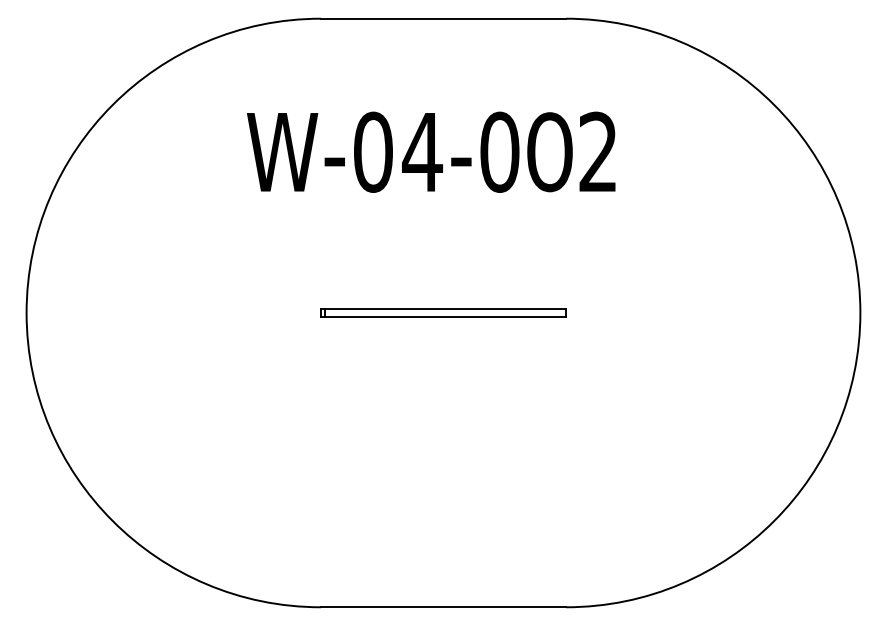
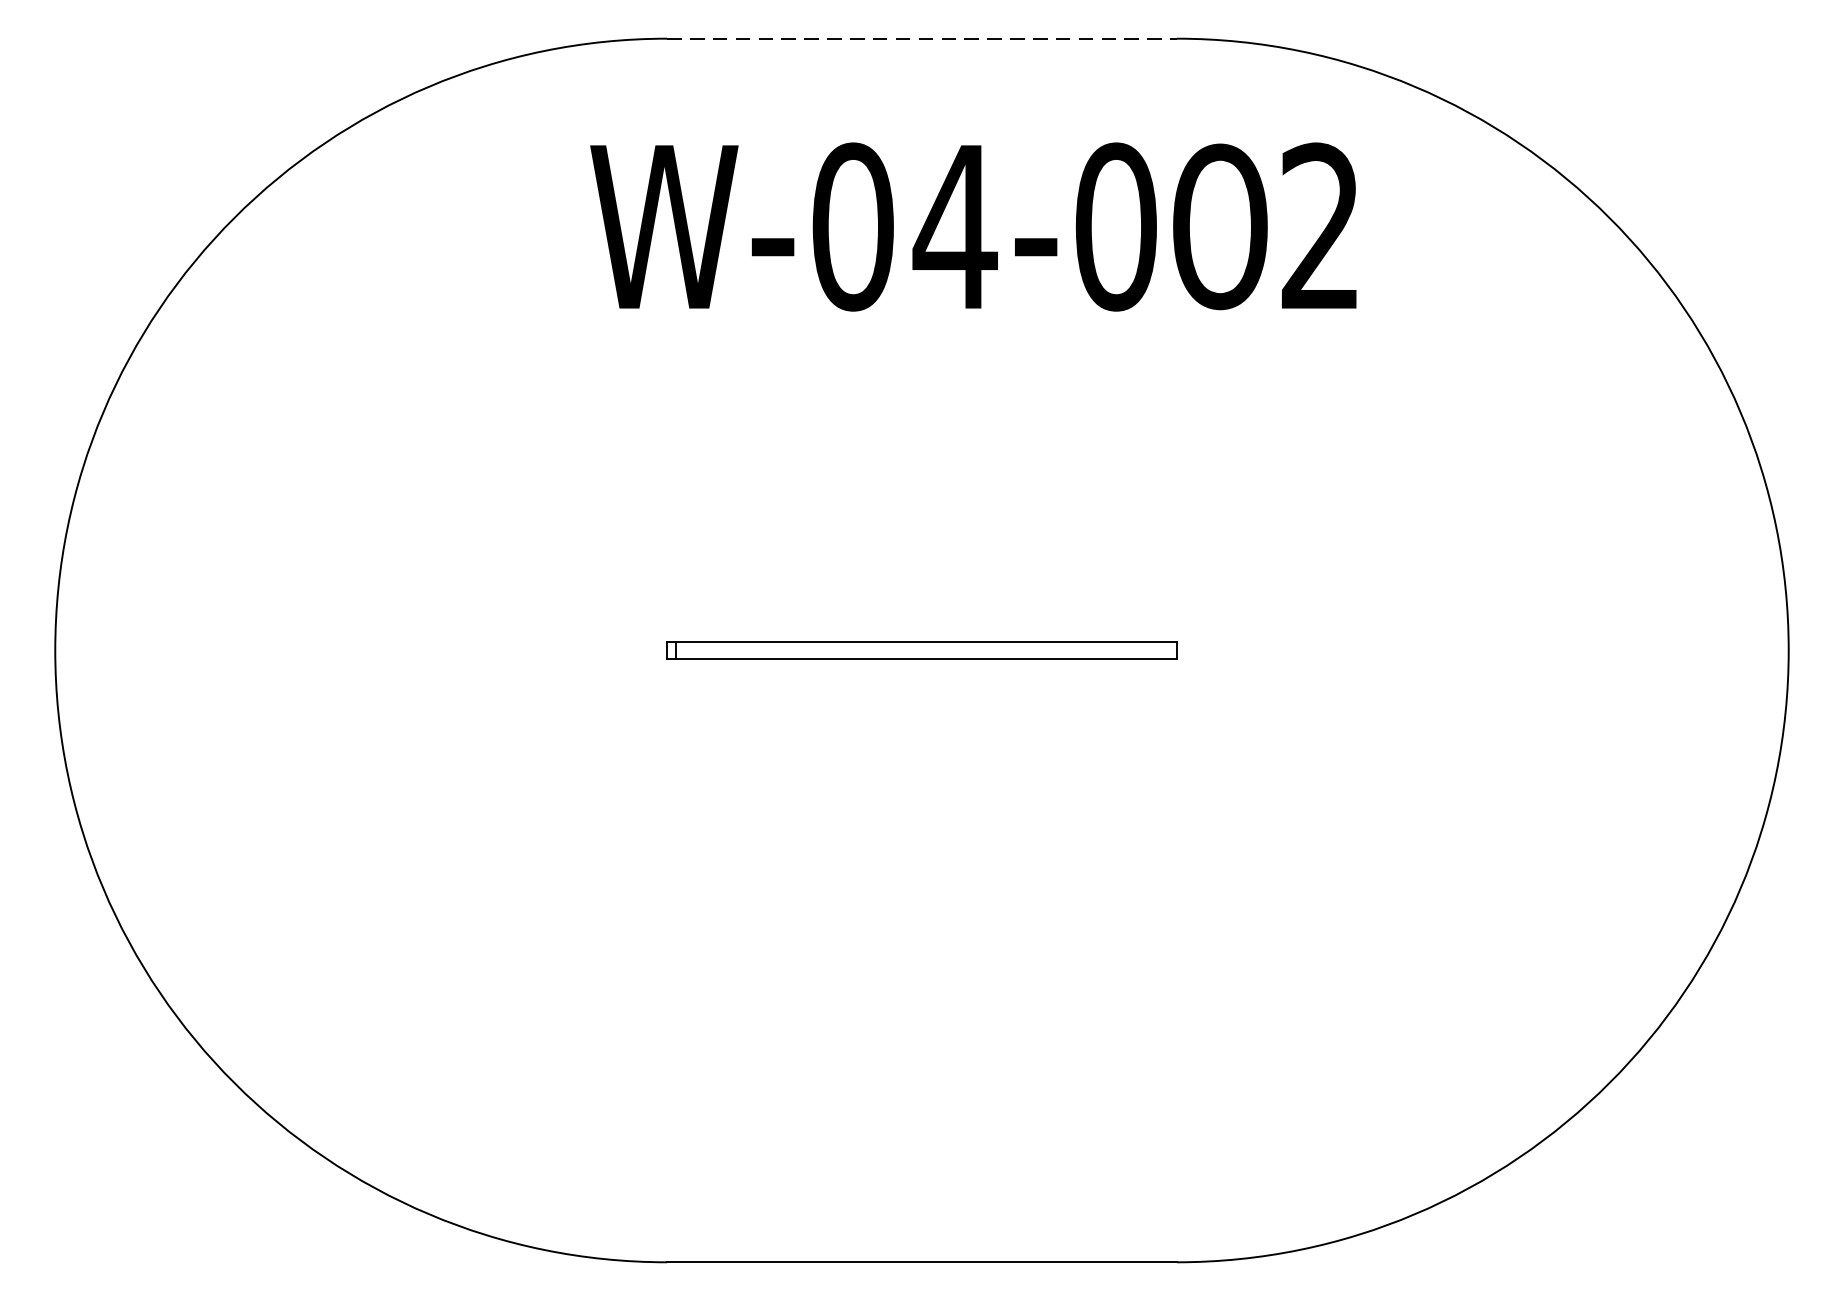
line: (443, 18) -> (922, 38), solid -> dashed
text: (431, 151) -> (973, 225), moved

